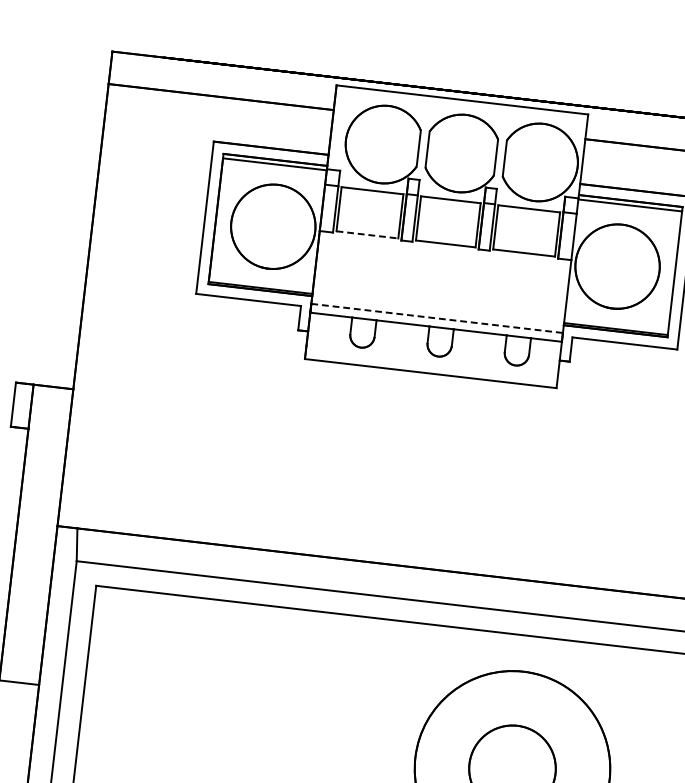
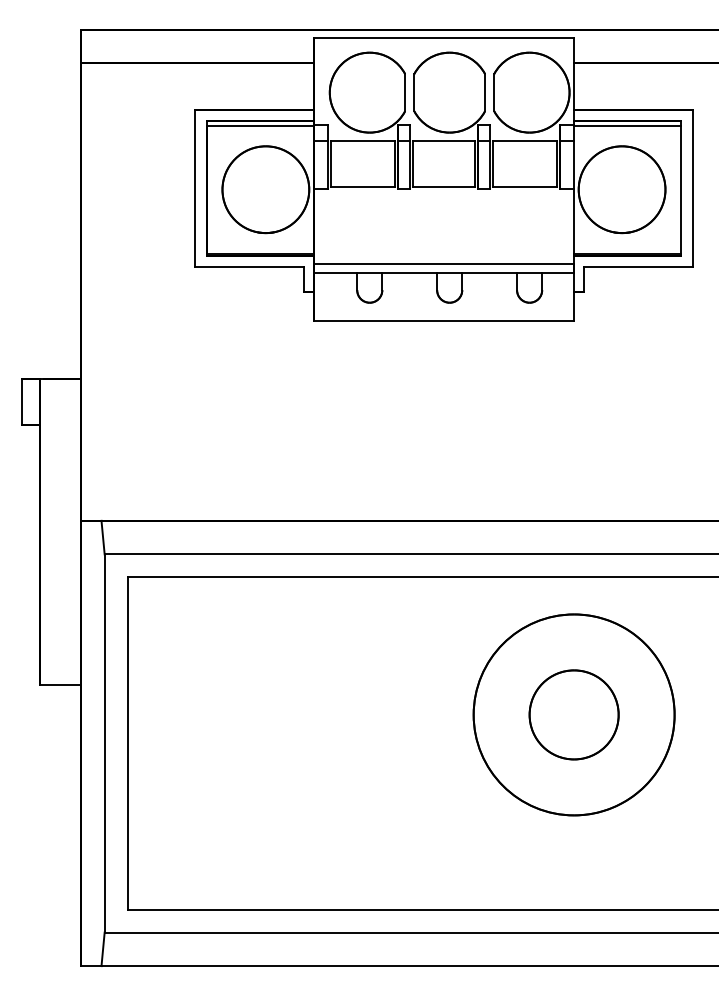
line: (367, 234) -> (362, 186), dashed -> solid
line: (437, 318) -> (444, 263), dashed -> solid

